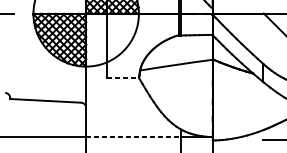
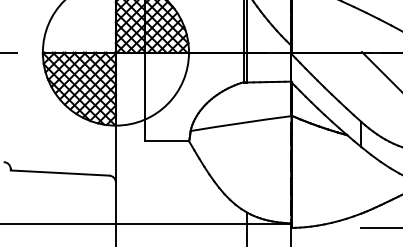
line: (123, 78) -> (167, 141), dashed -> solid
line: (133, 137) -> (181, 223), dashed -> solid

